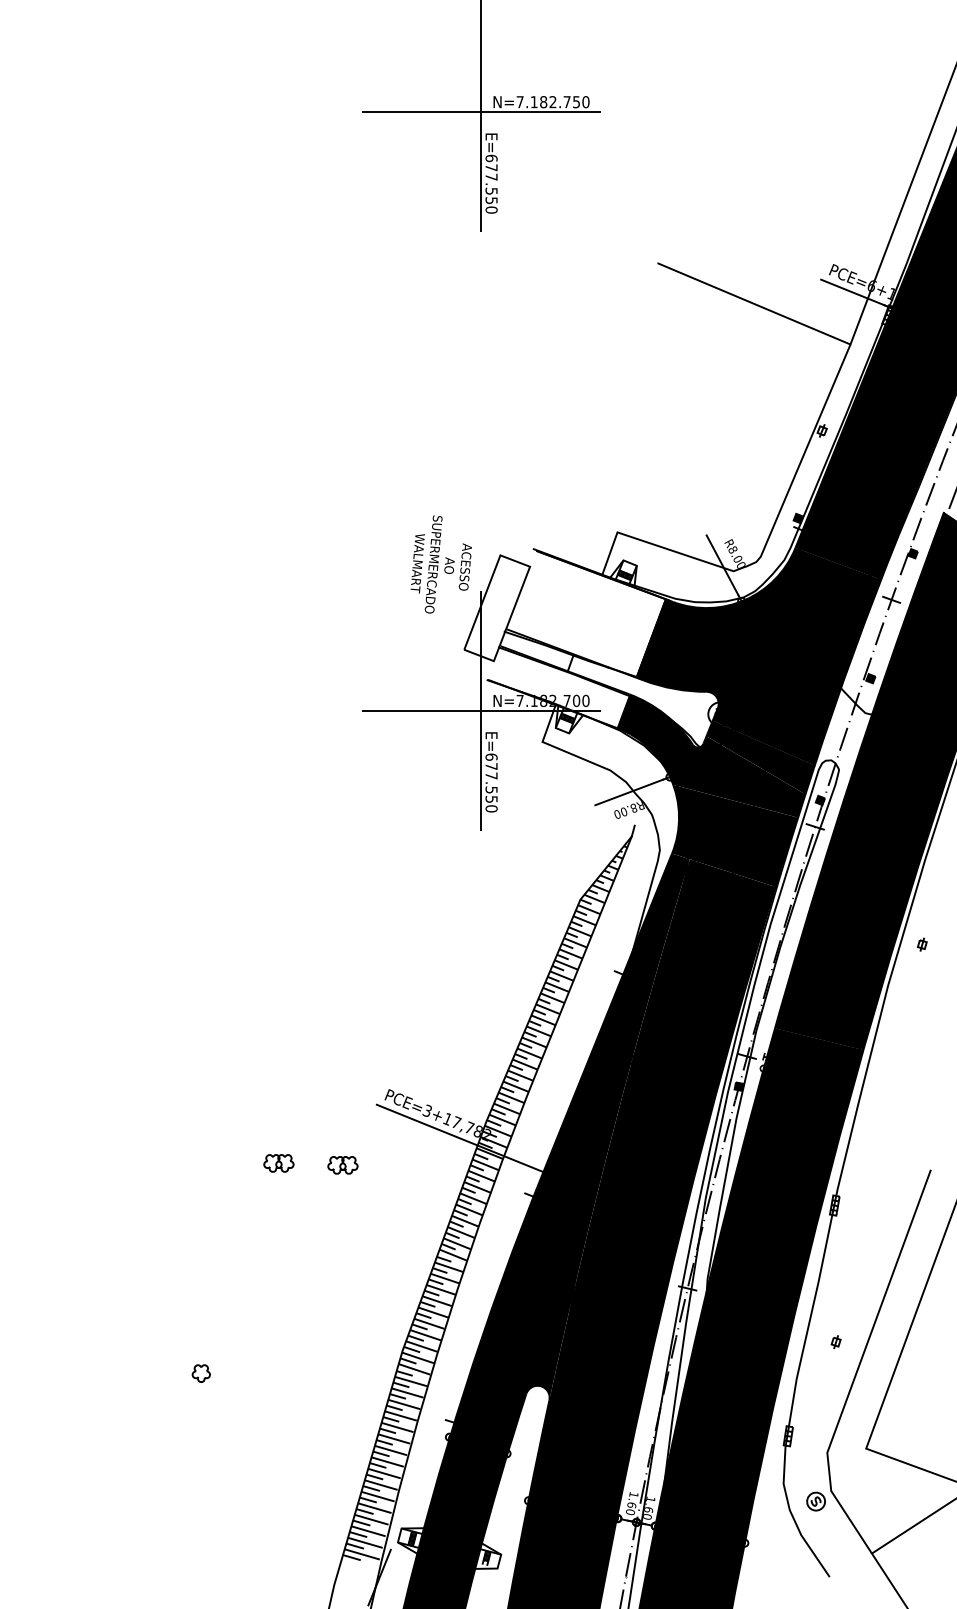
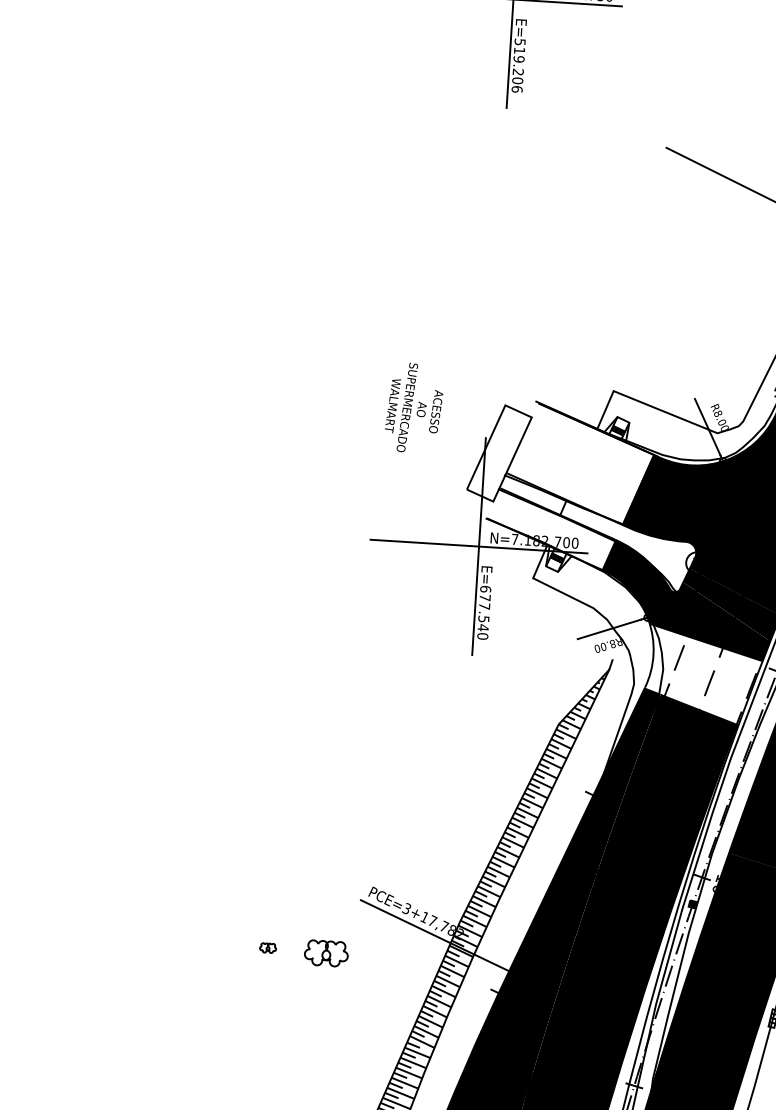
text: (491, 183) -> (518, 65), E=677.550 -> E=519.206
text: (440, 564) -> (413, 407), moved
text: (491, 799) -> (483, 627), E=677.550 -> E=677.540
fill: (735, 835) -> (704, 674), removed
part: (278, 1163) -> (267, 948), size x0.6
part: (342, 1165) -> (326, 953), size x1.6

